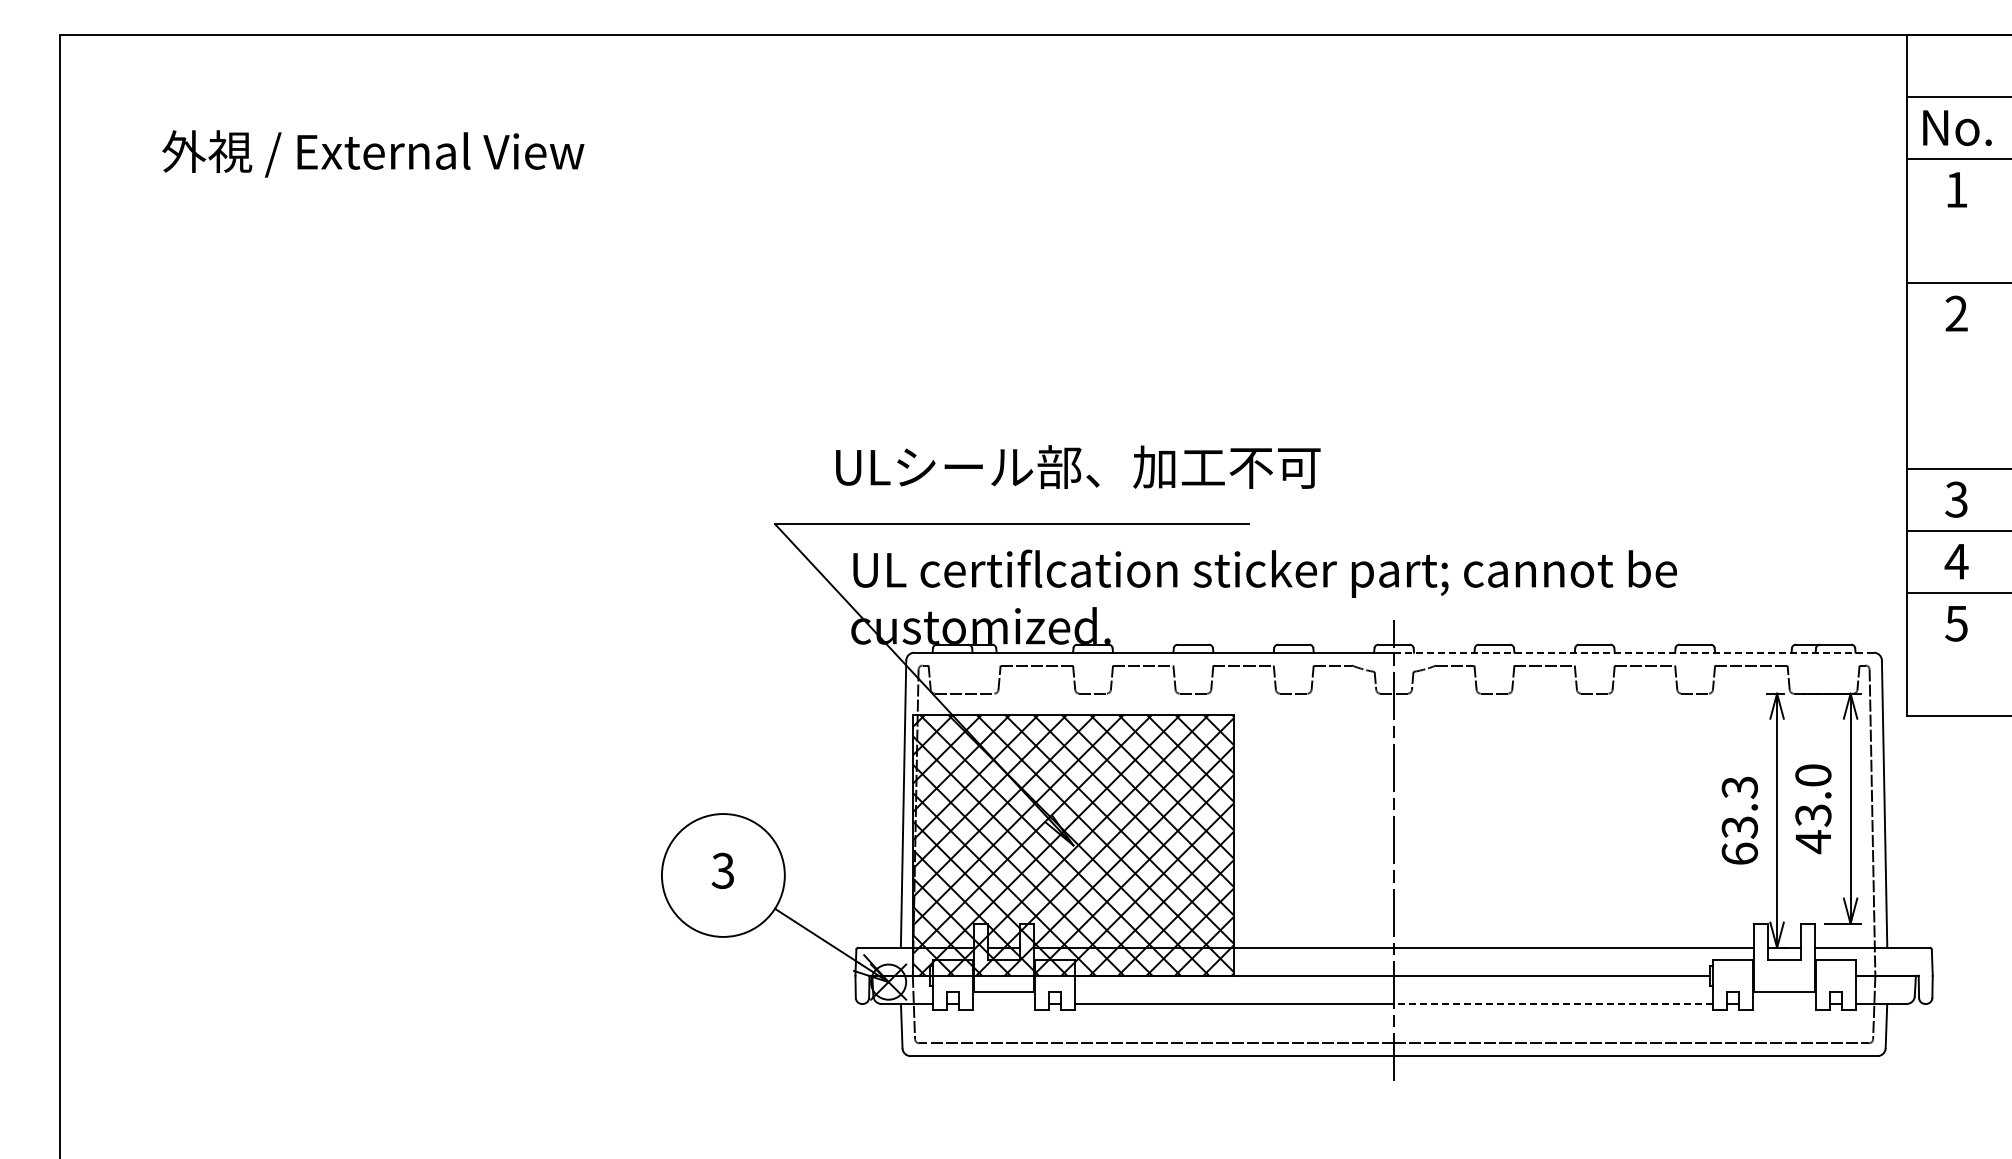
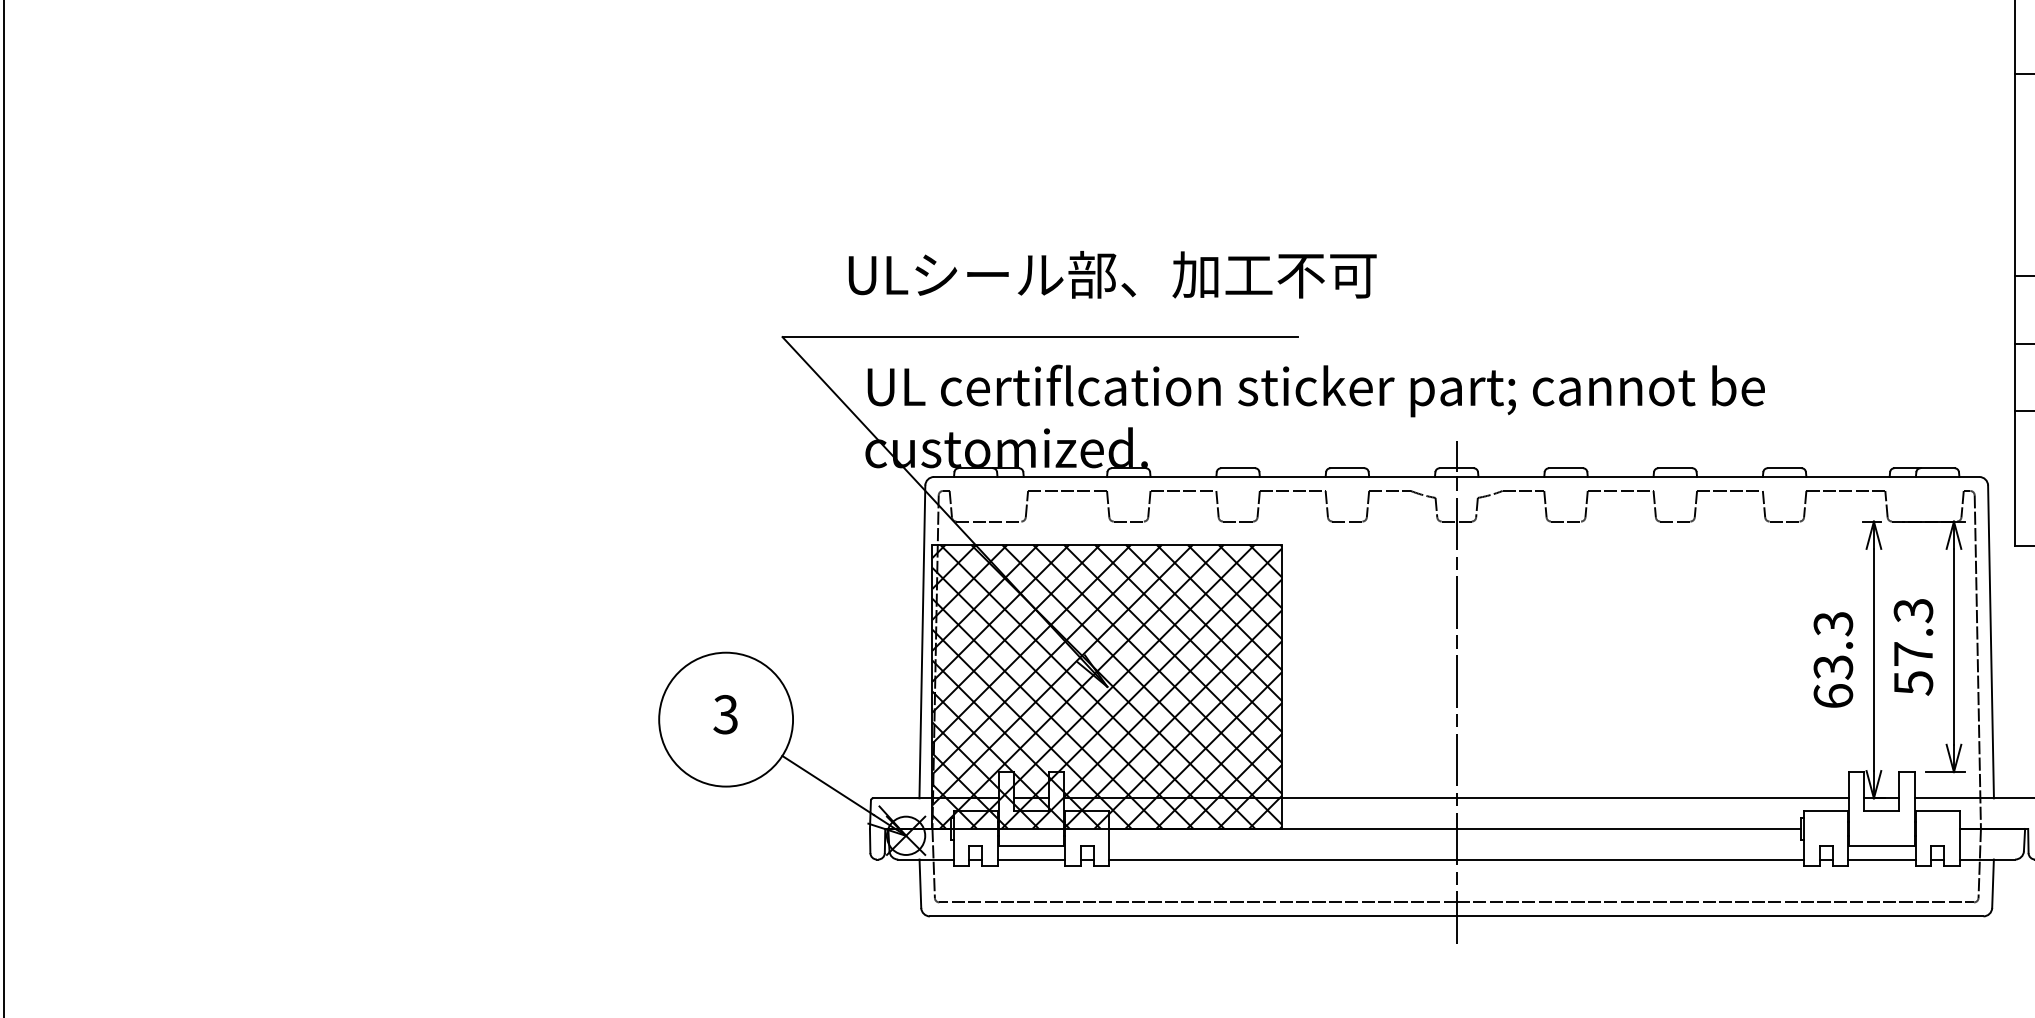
line: (1633, 652) -> (1717, 476), dashed -> solid
text: (1813, 809) -> (1913, 647), 43.0 -> 57.3
line: (1003, 1003) -> (1031, 859), added
line: (1553, 1003) -> (1630, 859), dashed -> solid
line: (1784, 1003) -> (1881, 859), added

